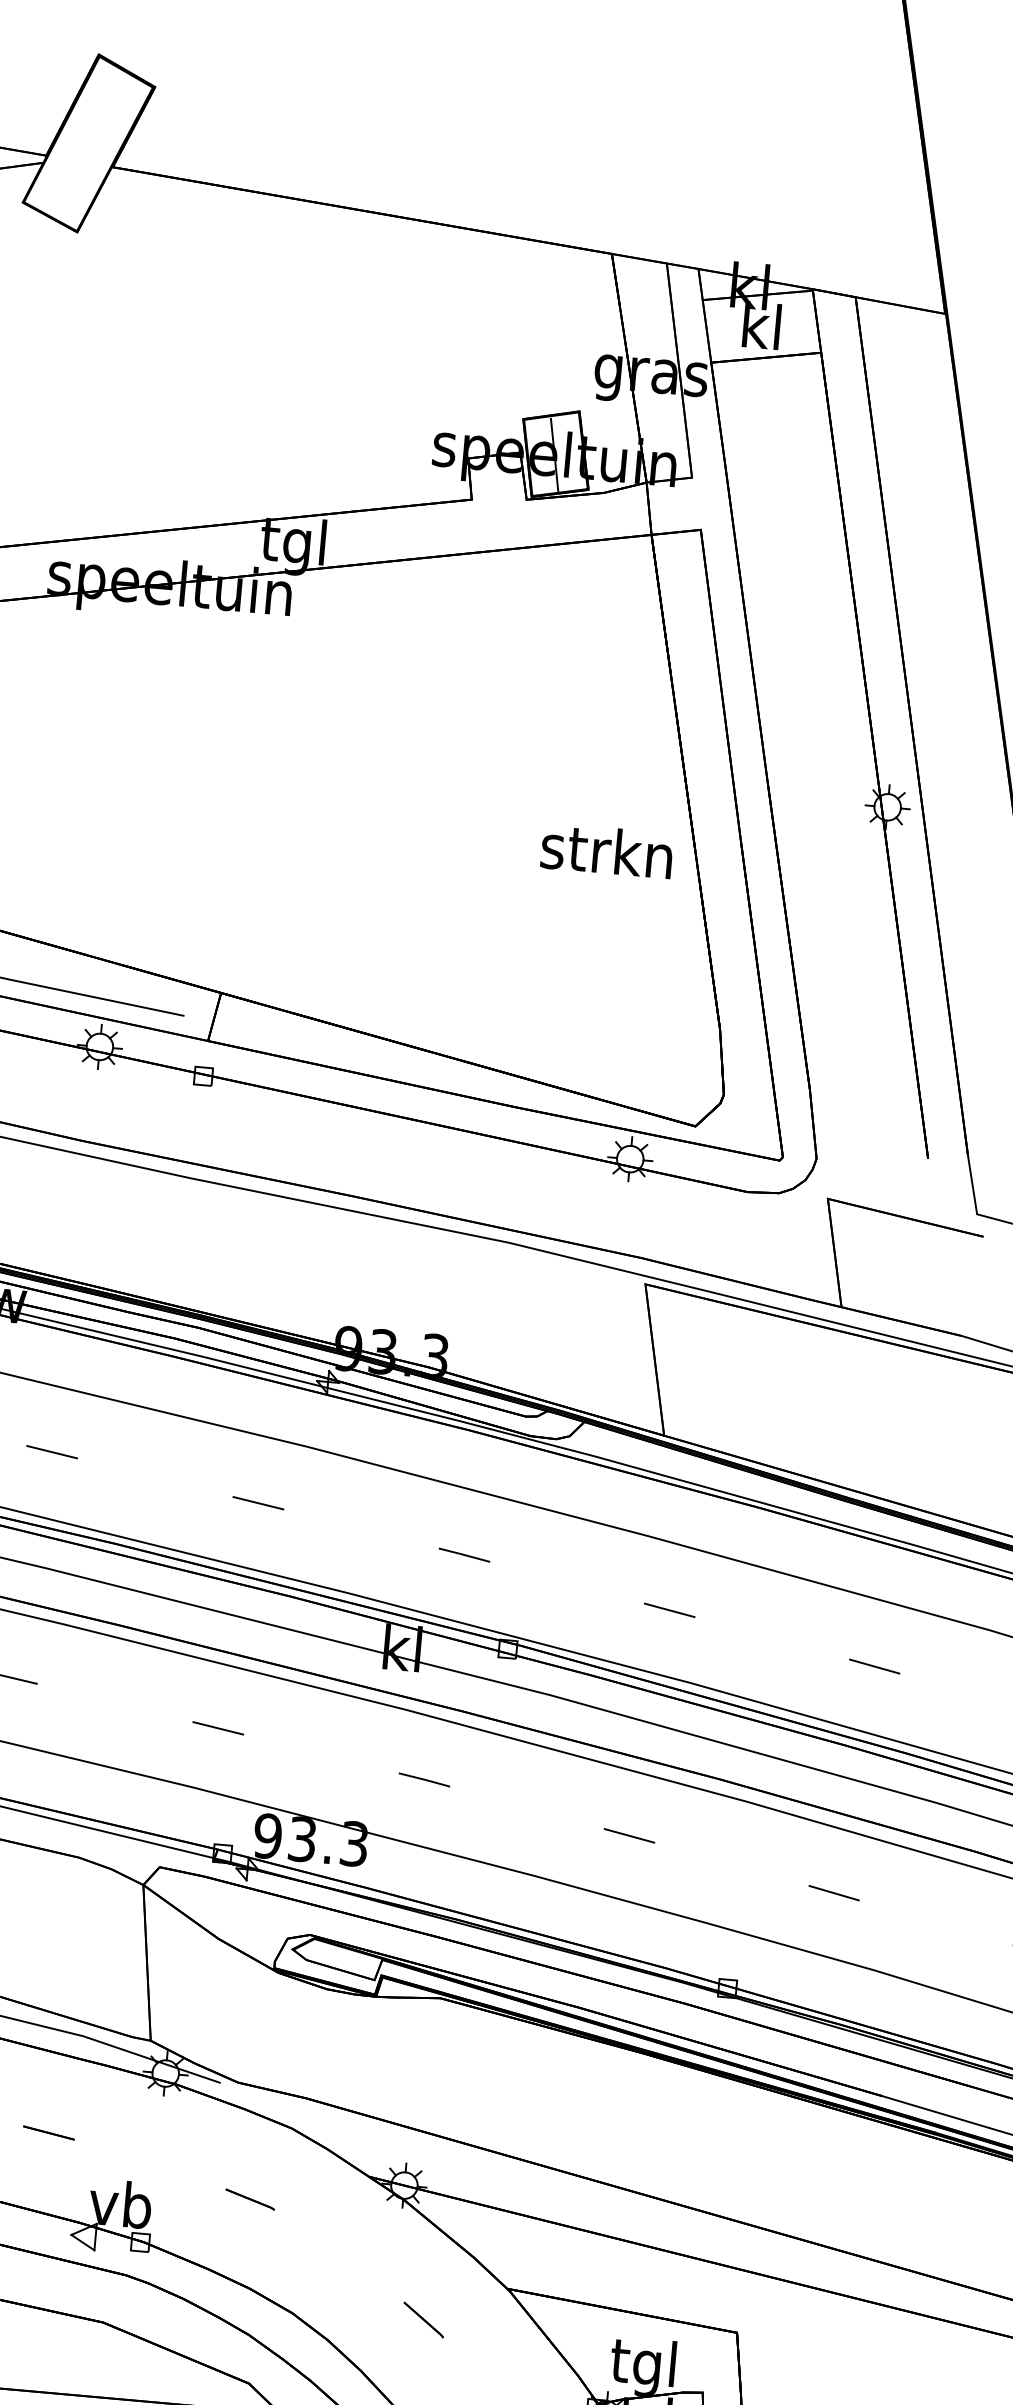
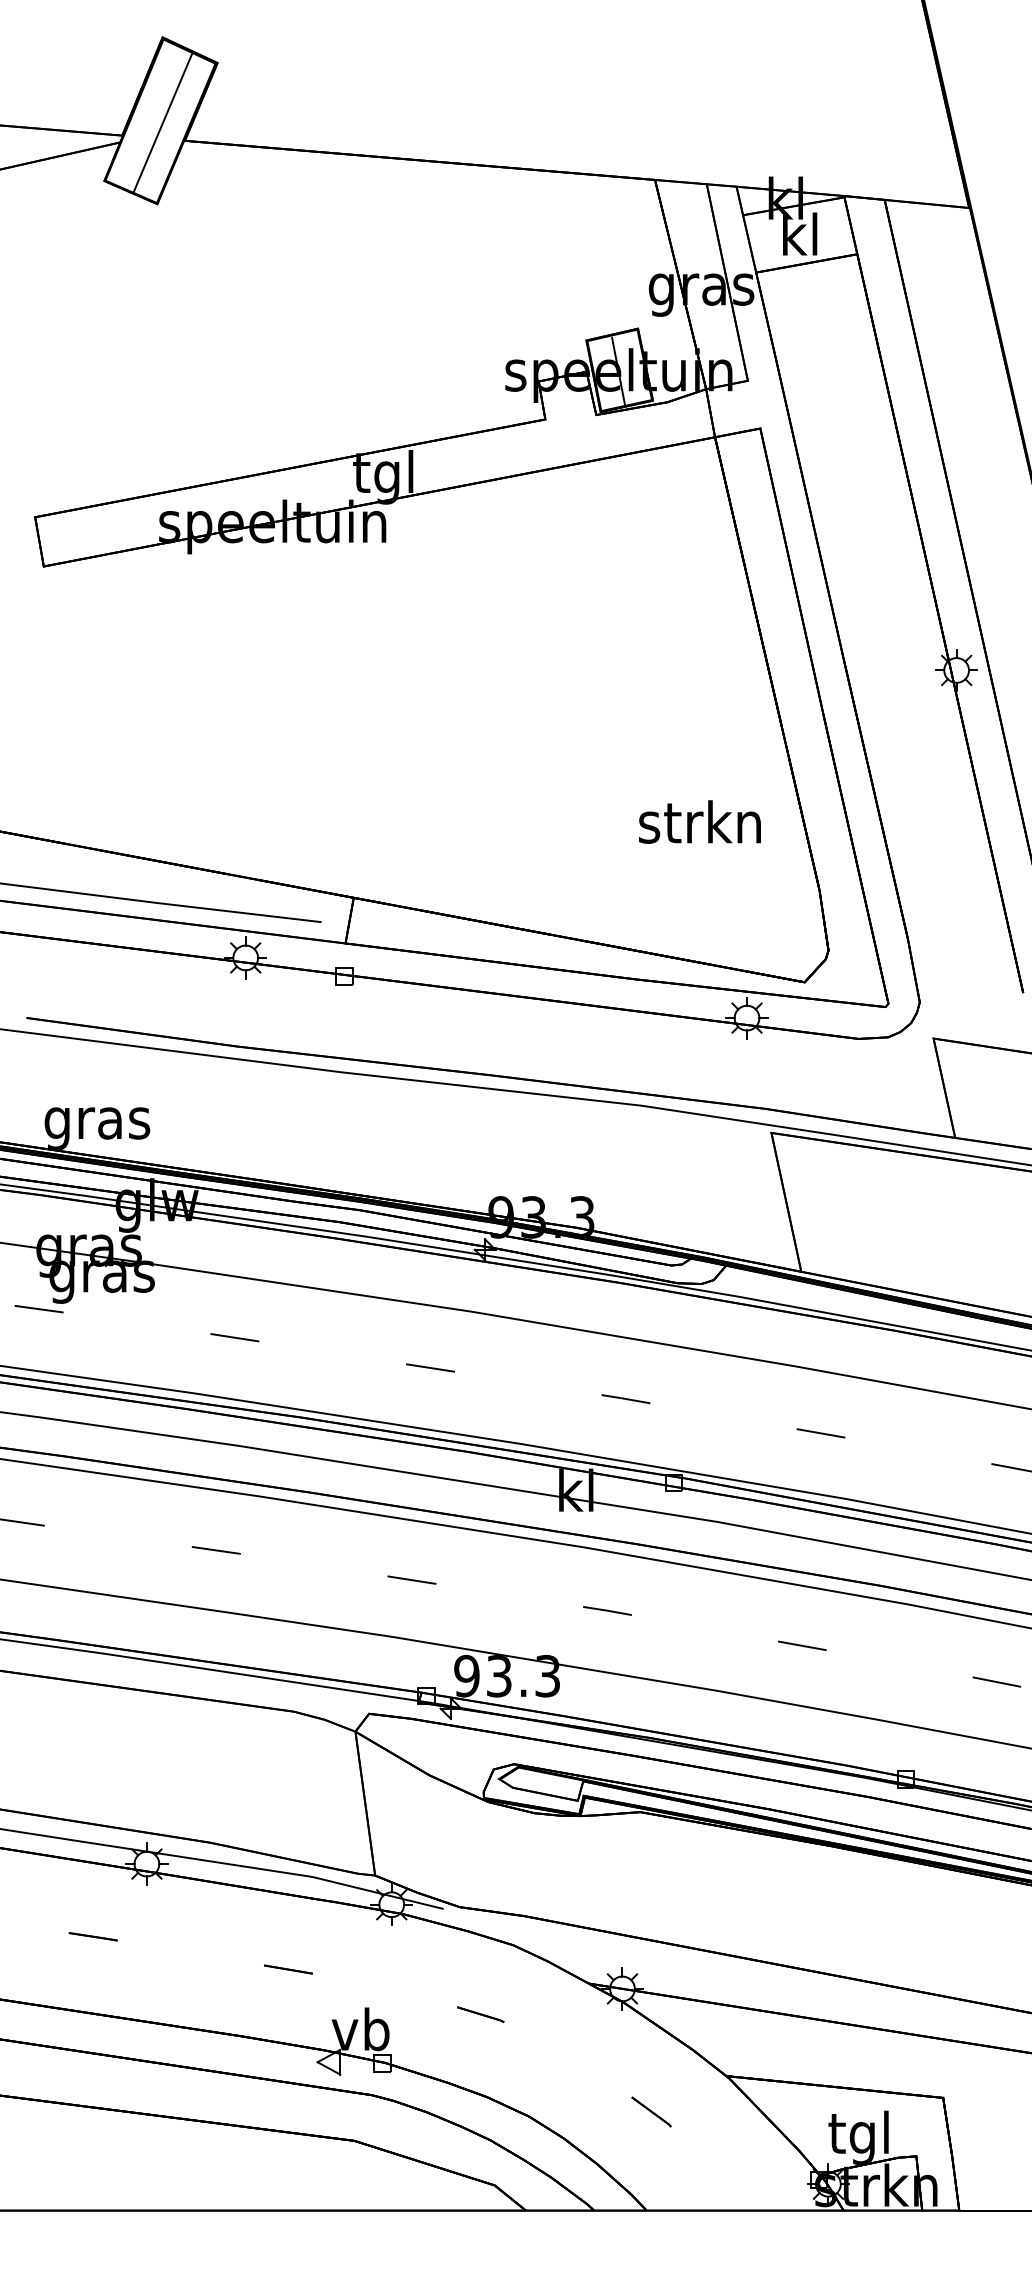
line: (90, 145) -> (162, 122), added
text: (606, 850) -> (699, 821), moved

